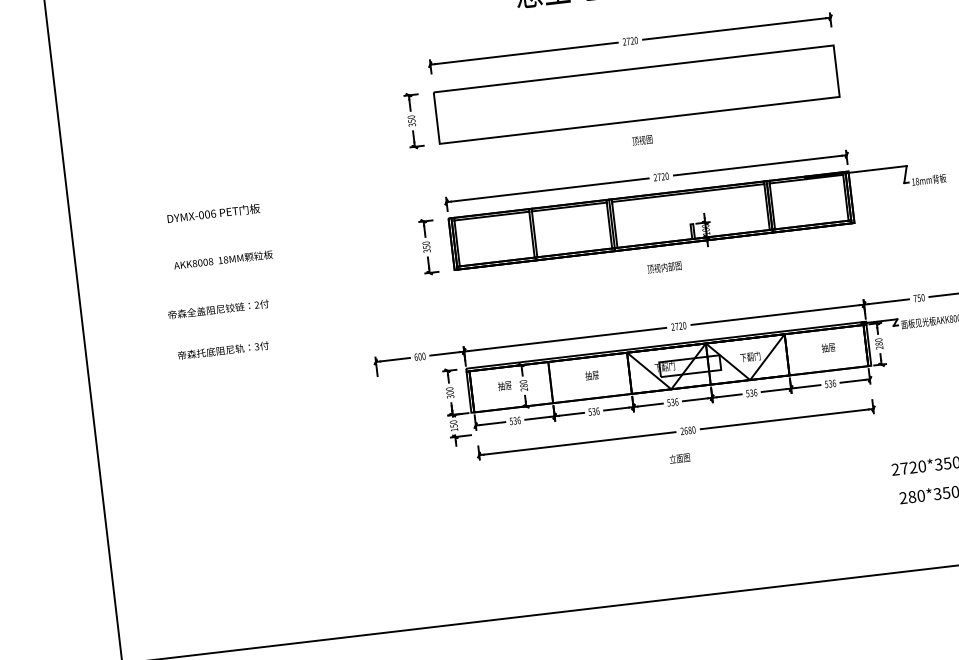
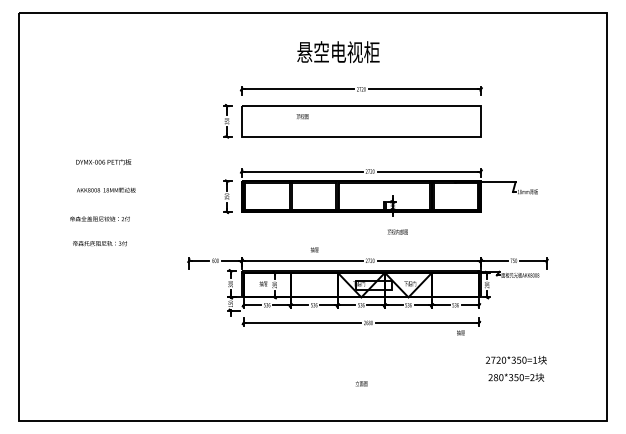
text: (642, 140) -> (302, 116), moved
text: (663, 266) -> (397, 231), moved
text: (827, 347) -> (460, 332), moved
text: (591, 375) -> (314, 249), moved
text: (679, 458) -> (361, 383), moved

